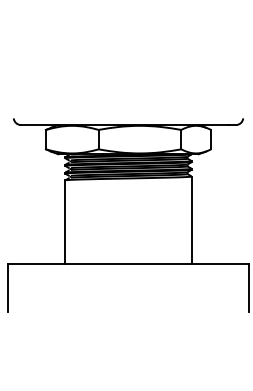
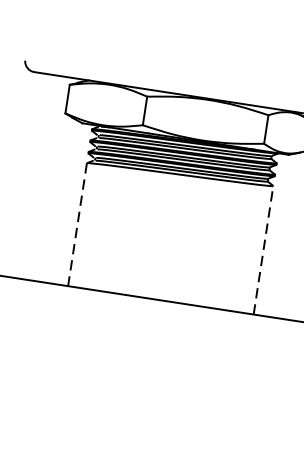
line: (191, 220) -> (263, 250), solid -> dashed
line: (65, 222) -> (77, 225), solid -> dashed

